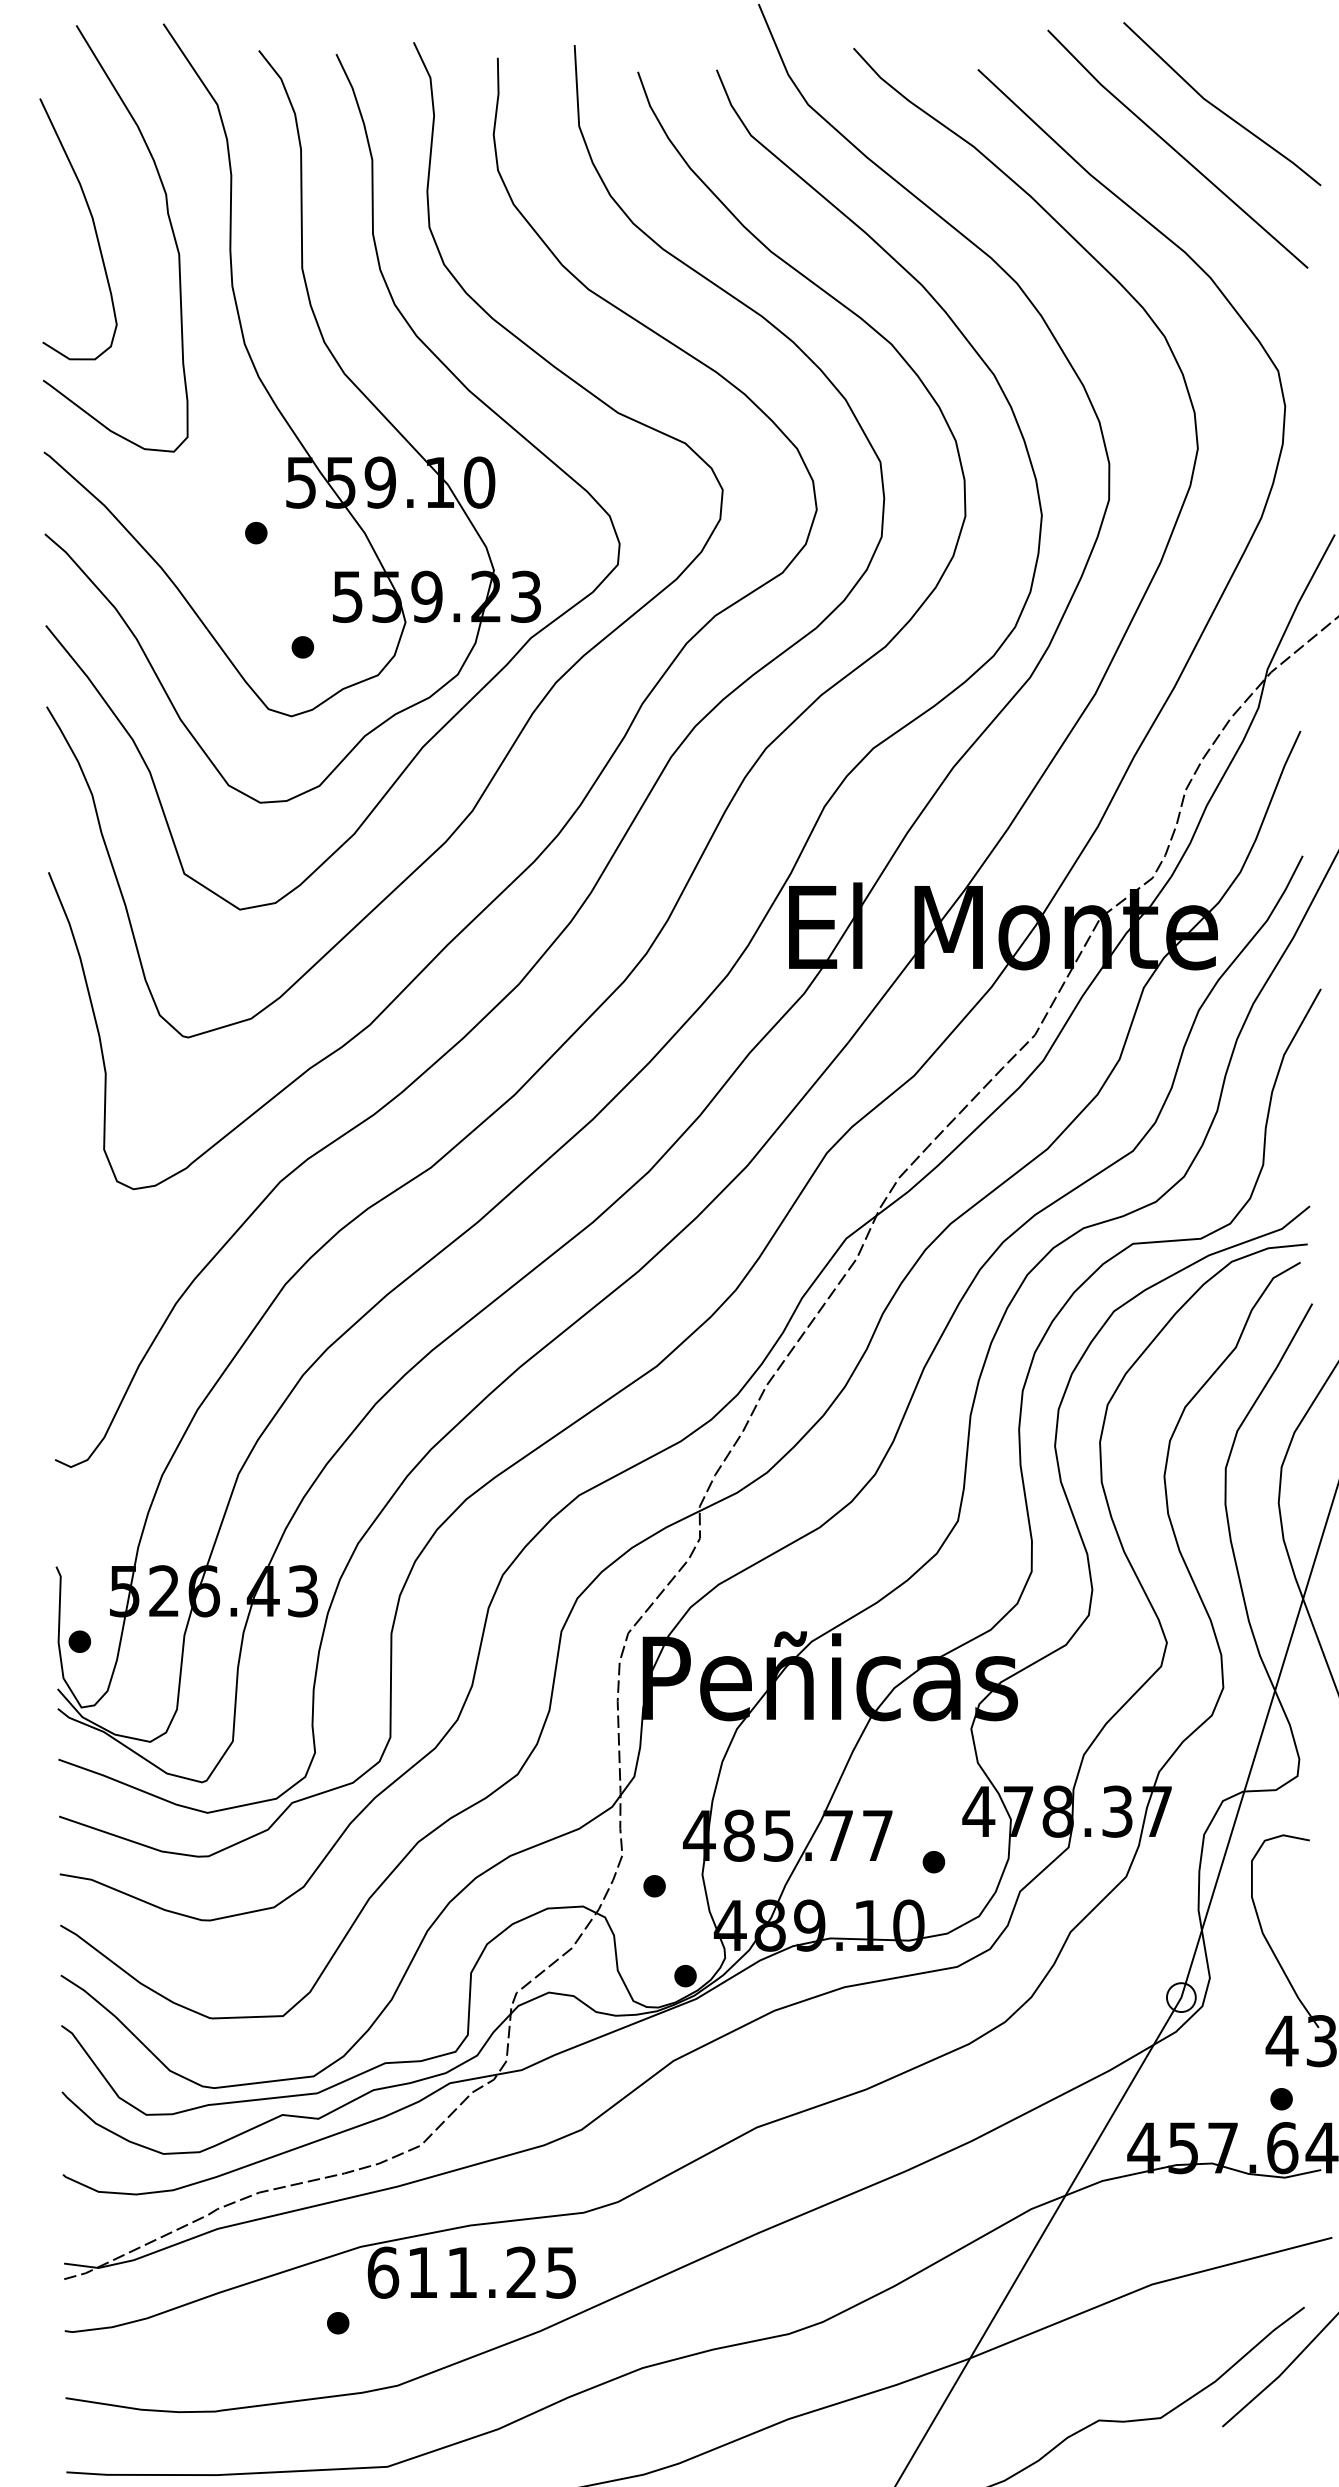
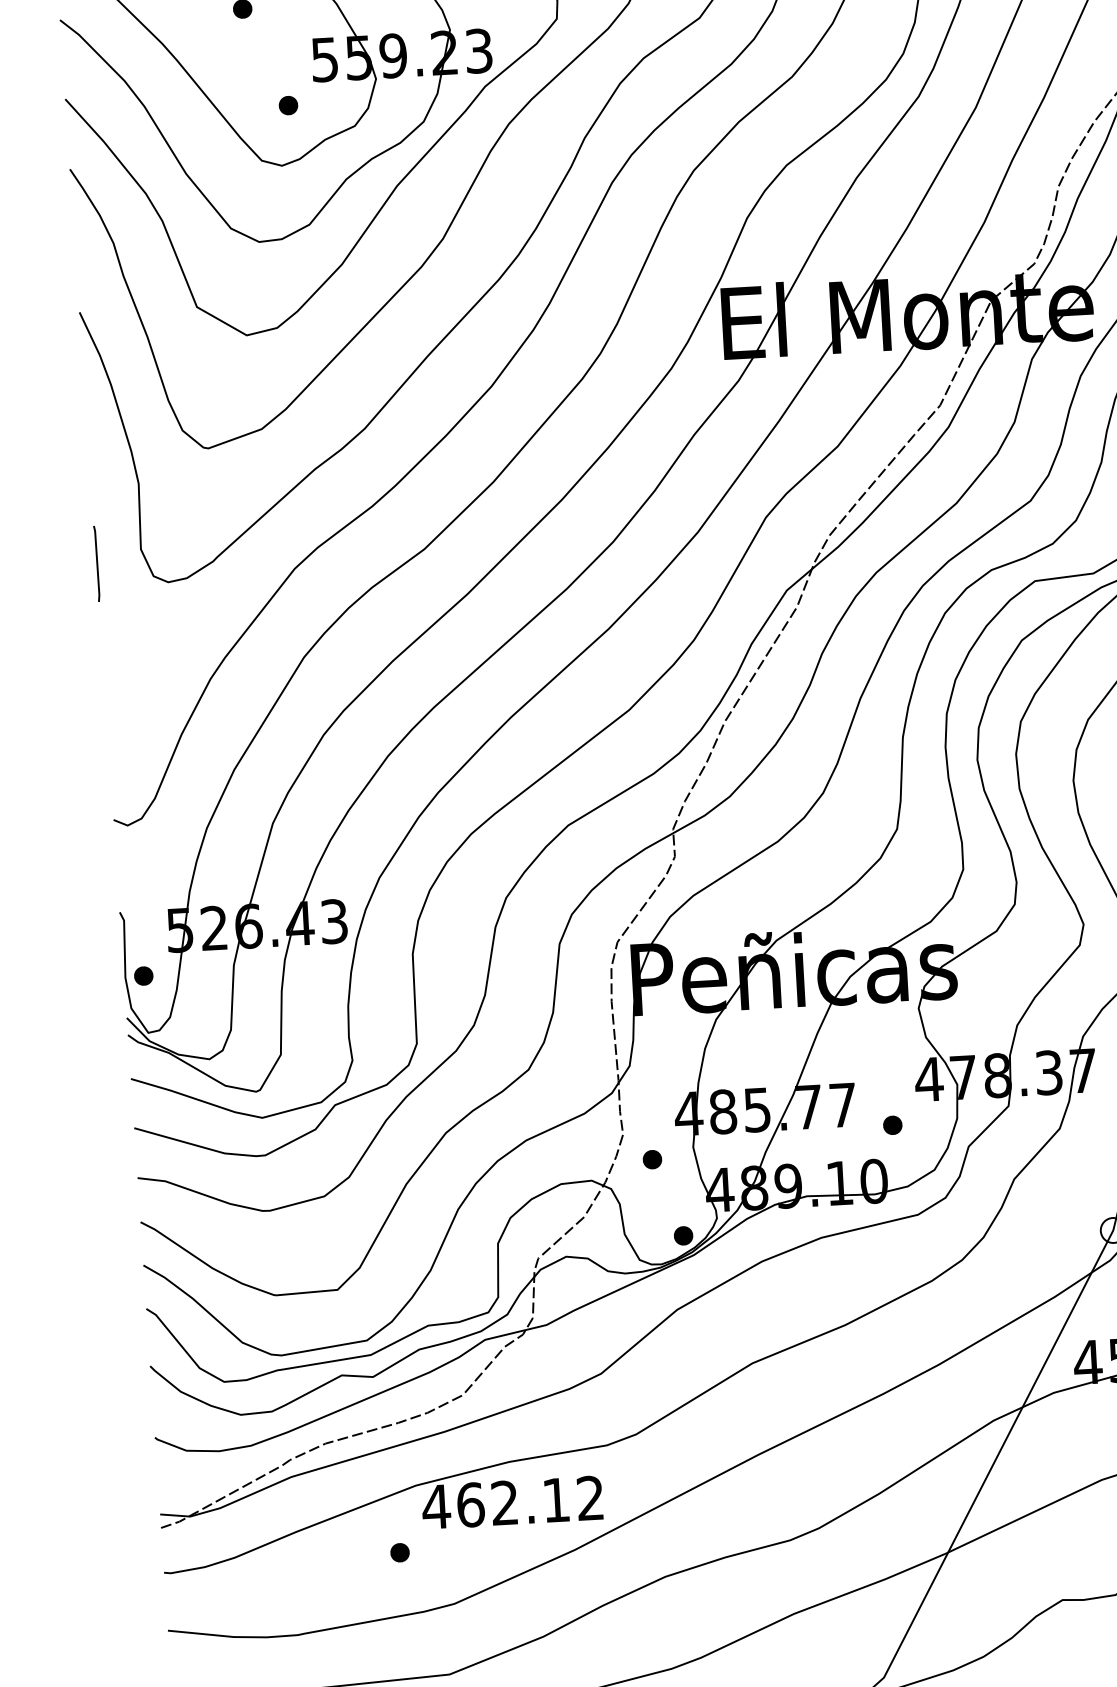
line: (52, 1163) -> (96, 563), added
text: (470, 2272) -> (511, 1502), 611.25 -> 462.12

